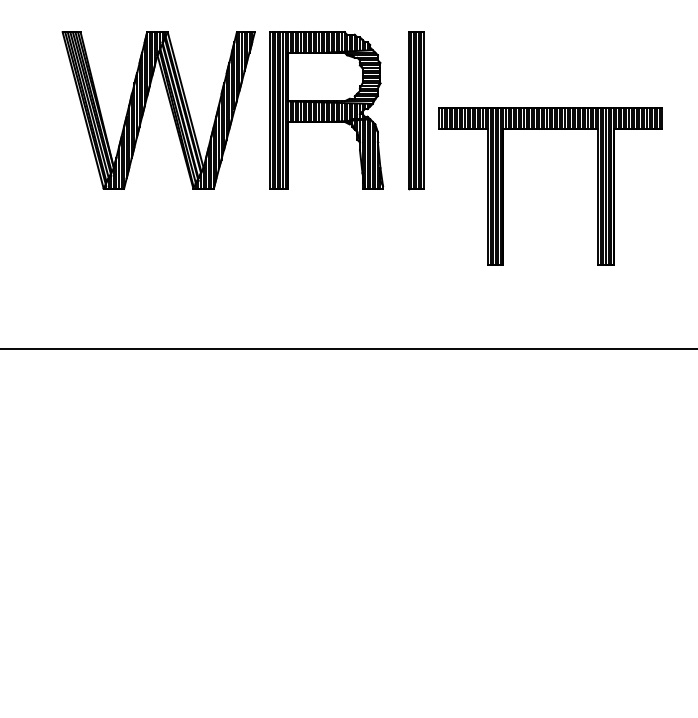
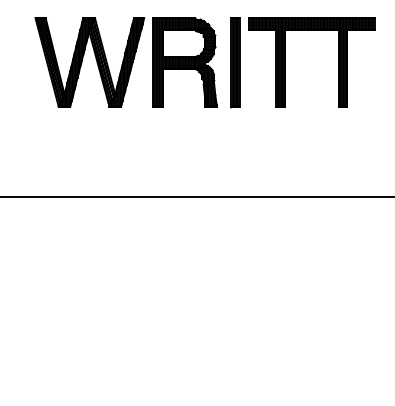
part: (504, 186) -> (285, 62), moved

